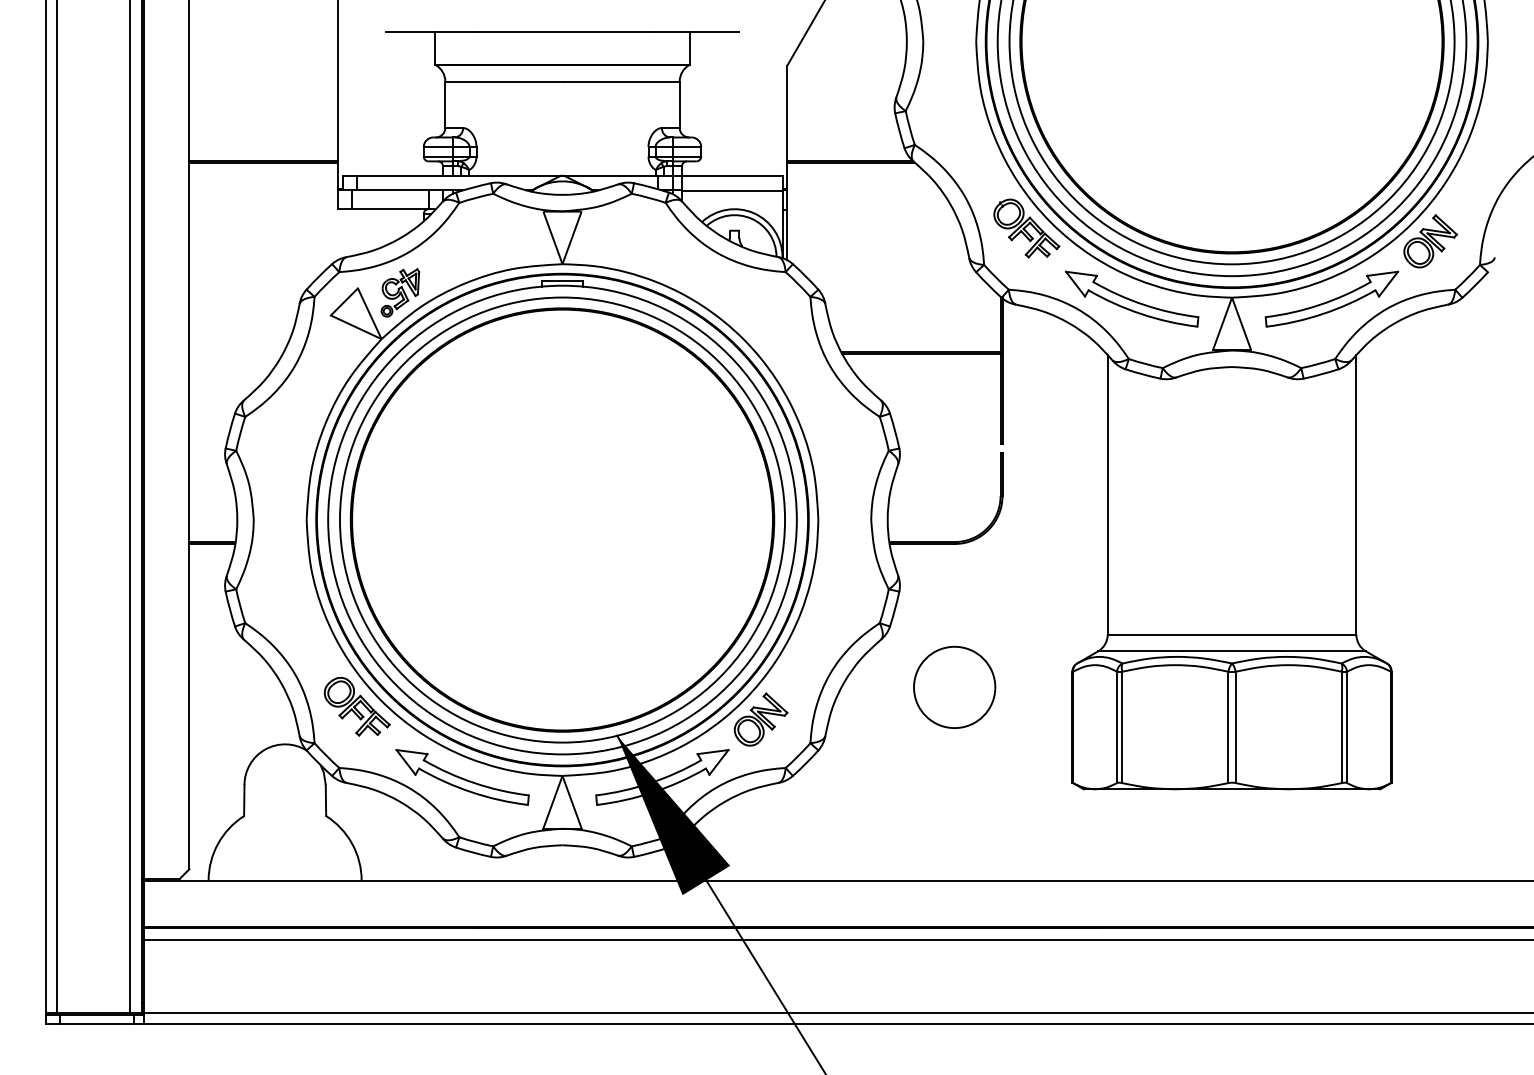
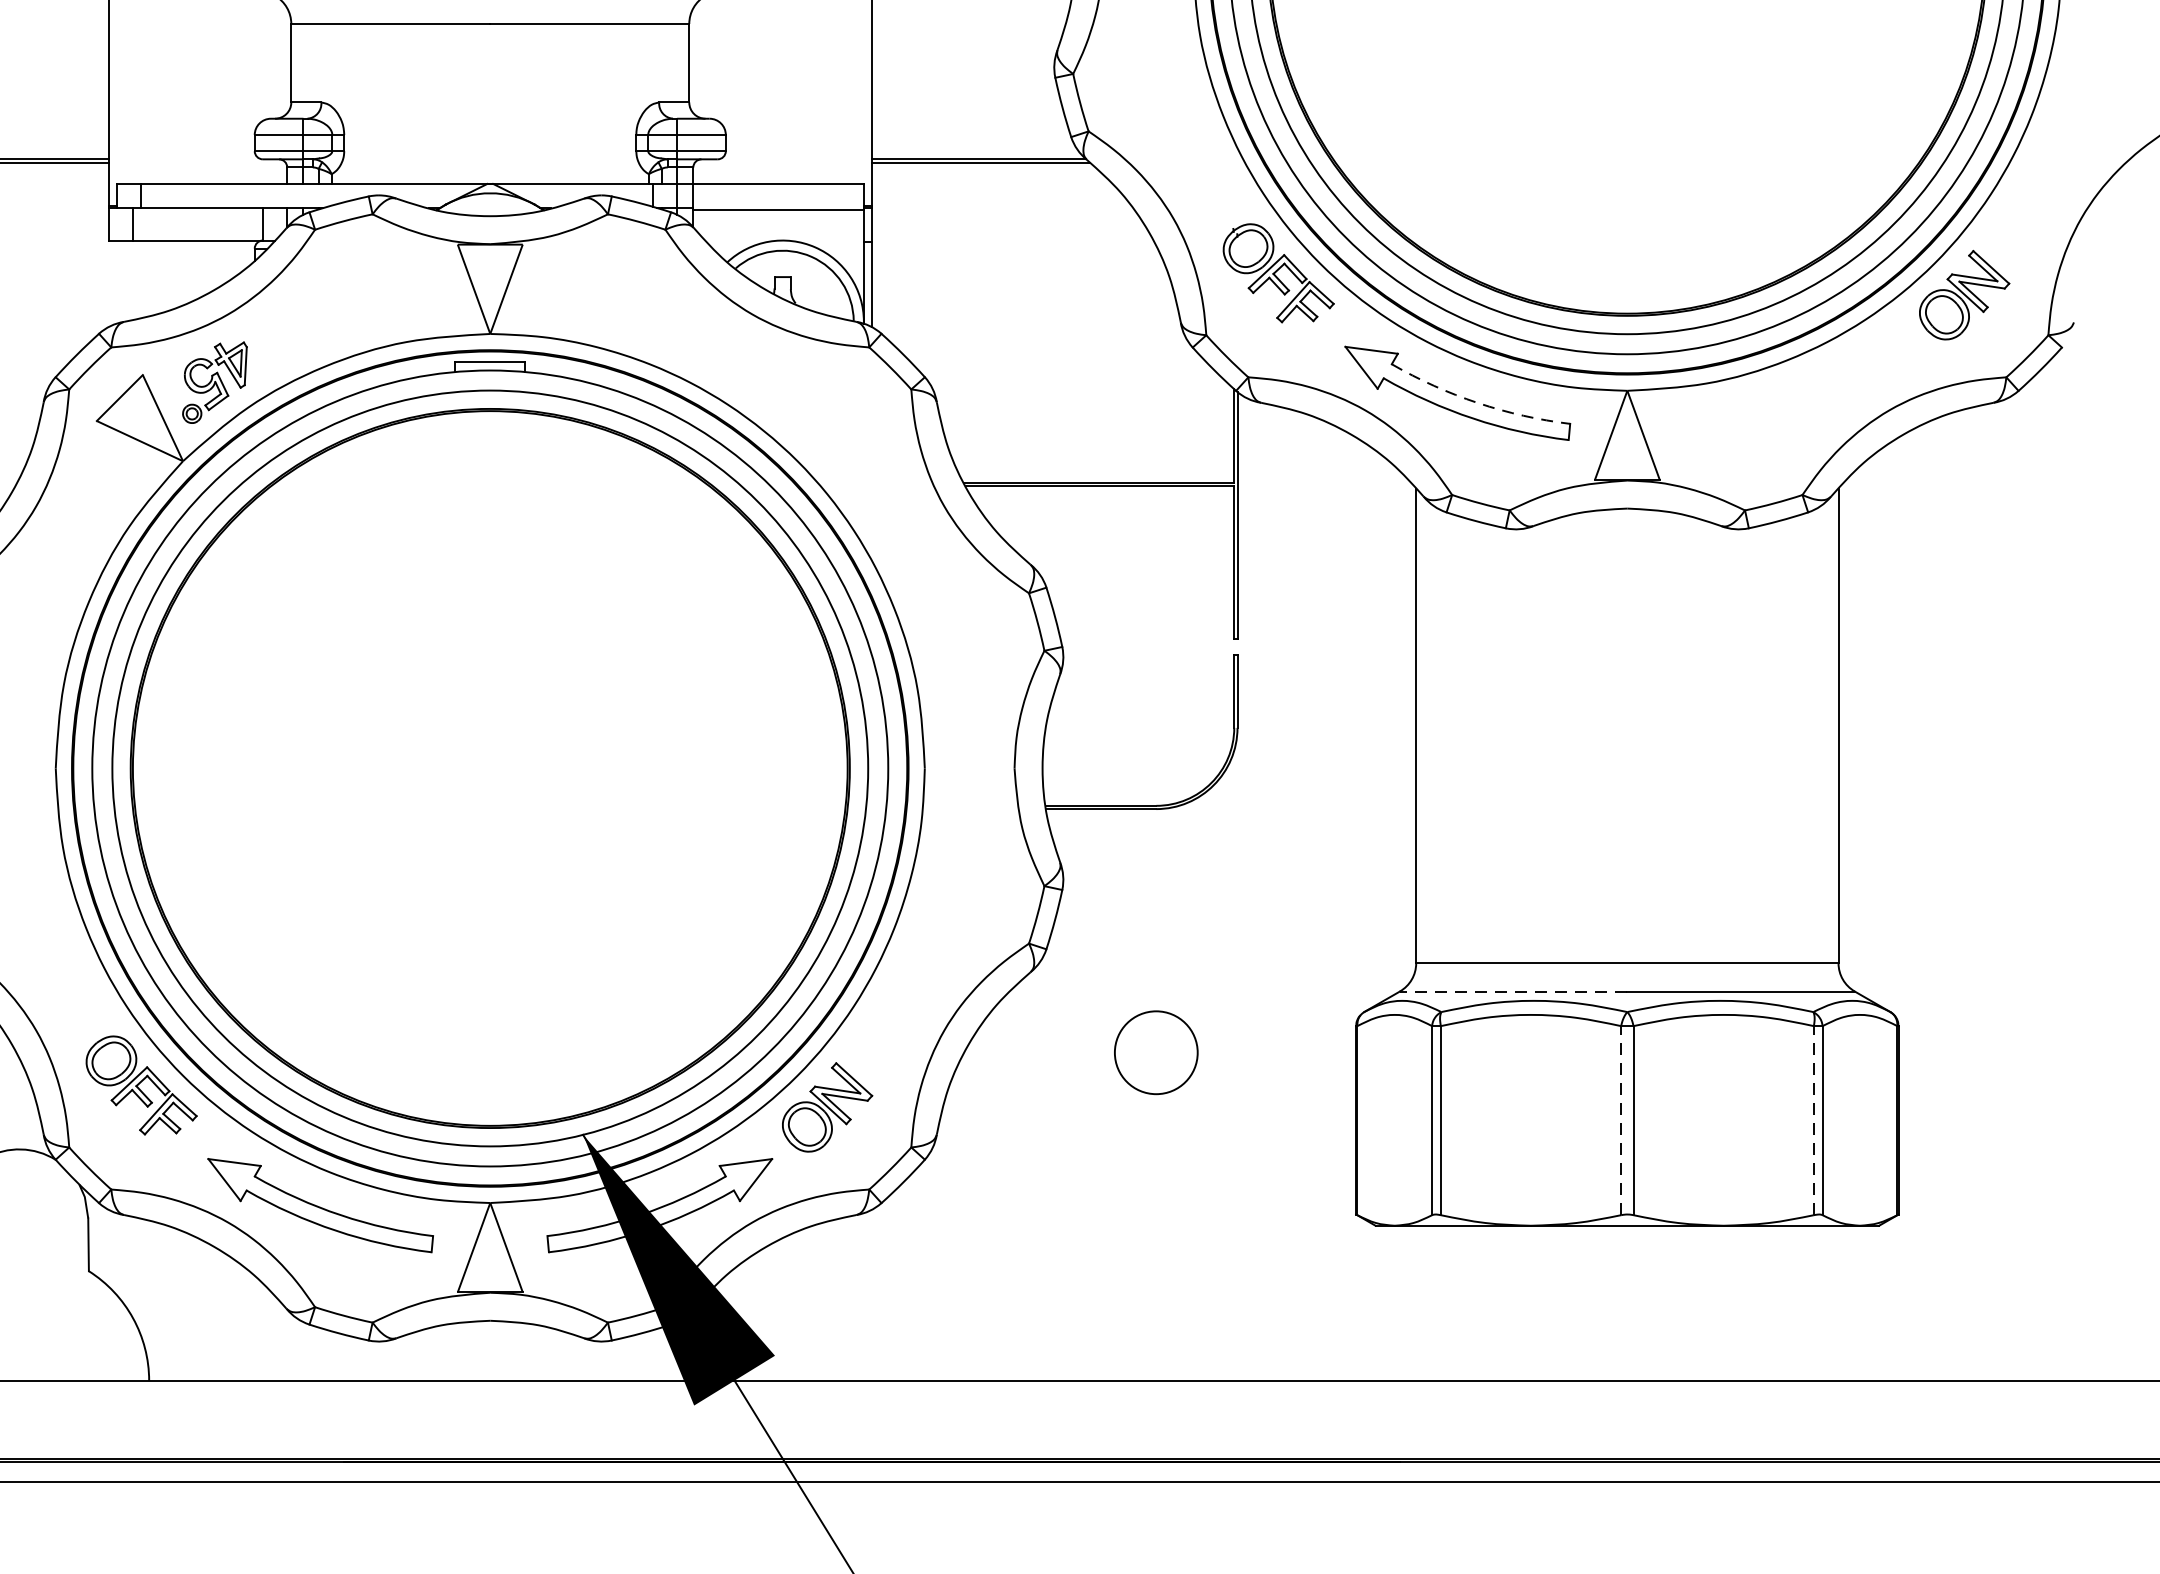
part: (1331, 298) -> (1796, 392), removed
arc: (1144, 304) -> (1478, 402), solid -> dashed
line: (1165, 651) -> (1514, 991), solid -> dashed
circle: (954, 687) -> (1155, 1052), size x0.6
line: (1228, 727) -> (1621, 1120), solid -> dashed
line: (1341, 727) -> (1813, 1120), solid -> dashed

